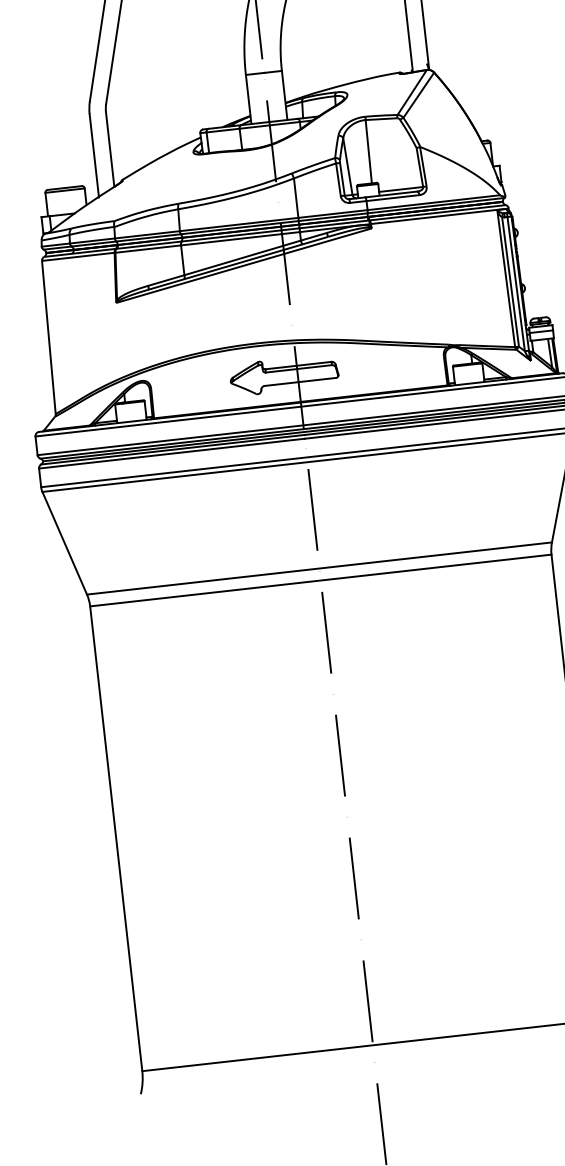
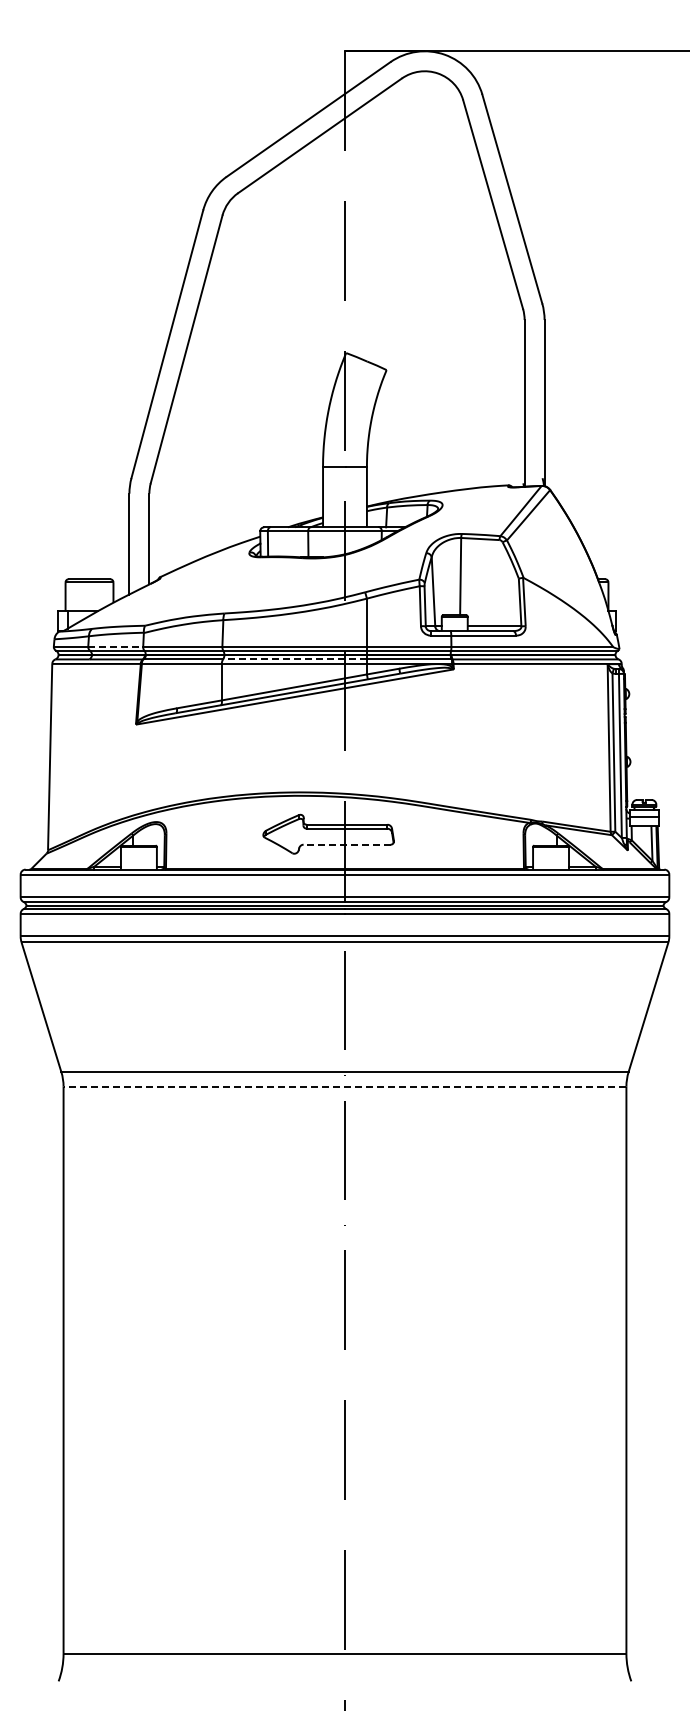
line: (241, 234) -> (295, 659), solid -> dashed
line: (93, 240) -> (116, 646), solid -> dashed
line: (300, 381) -> (347, 844), solid -> dashed
line: (320, 580) -> (344, 1086), solid -> dashed

